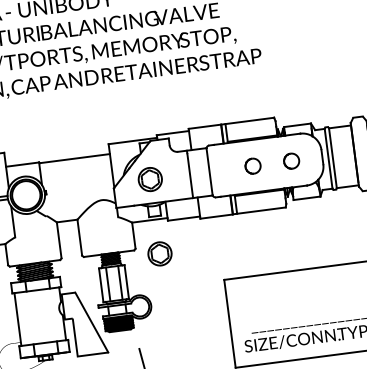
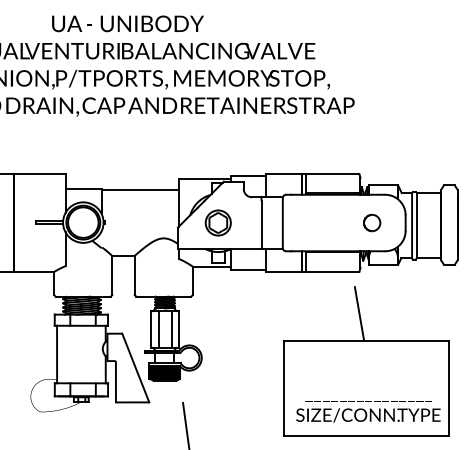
part: (253, 165) -> (330, 222), removed
line: (290, 245) -> (359, 313), added
part: (159, 253) -> (217, 303), removed

